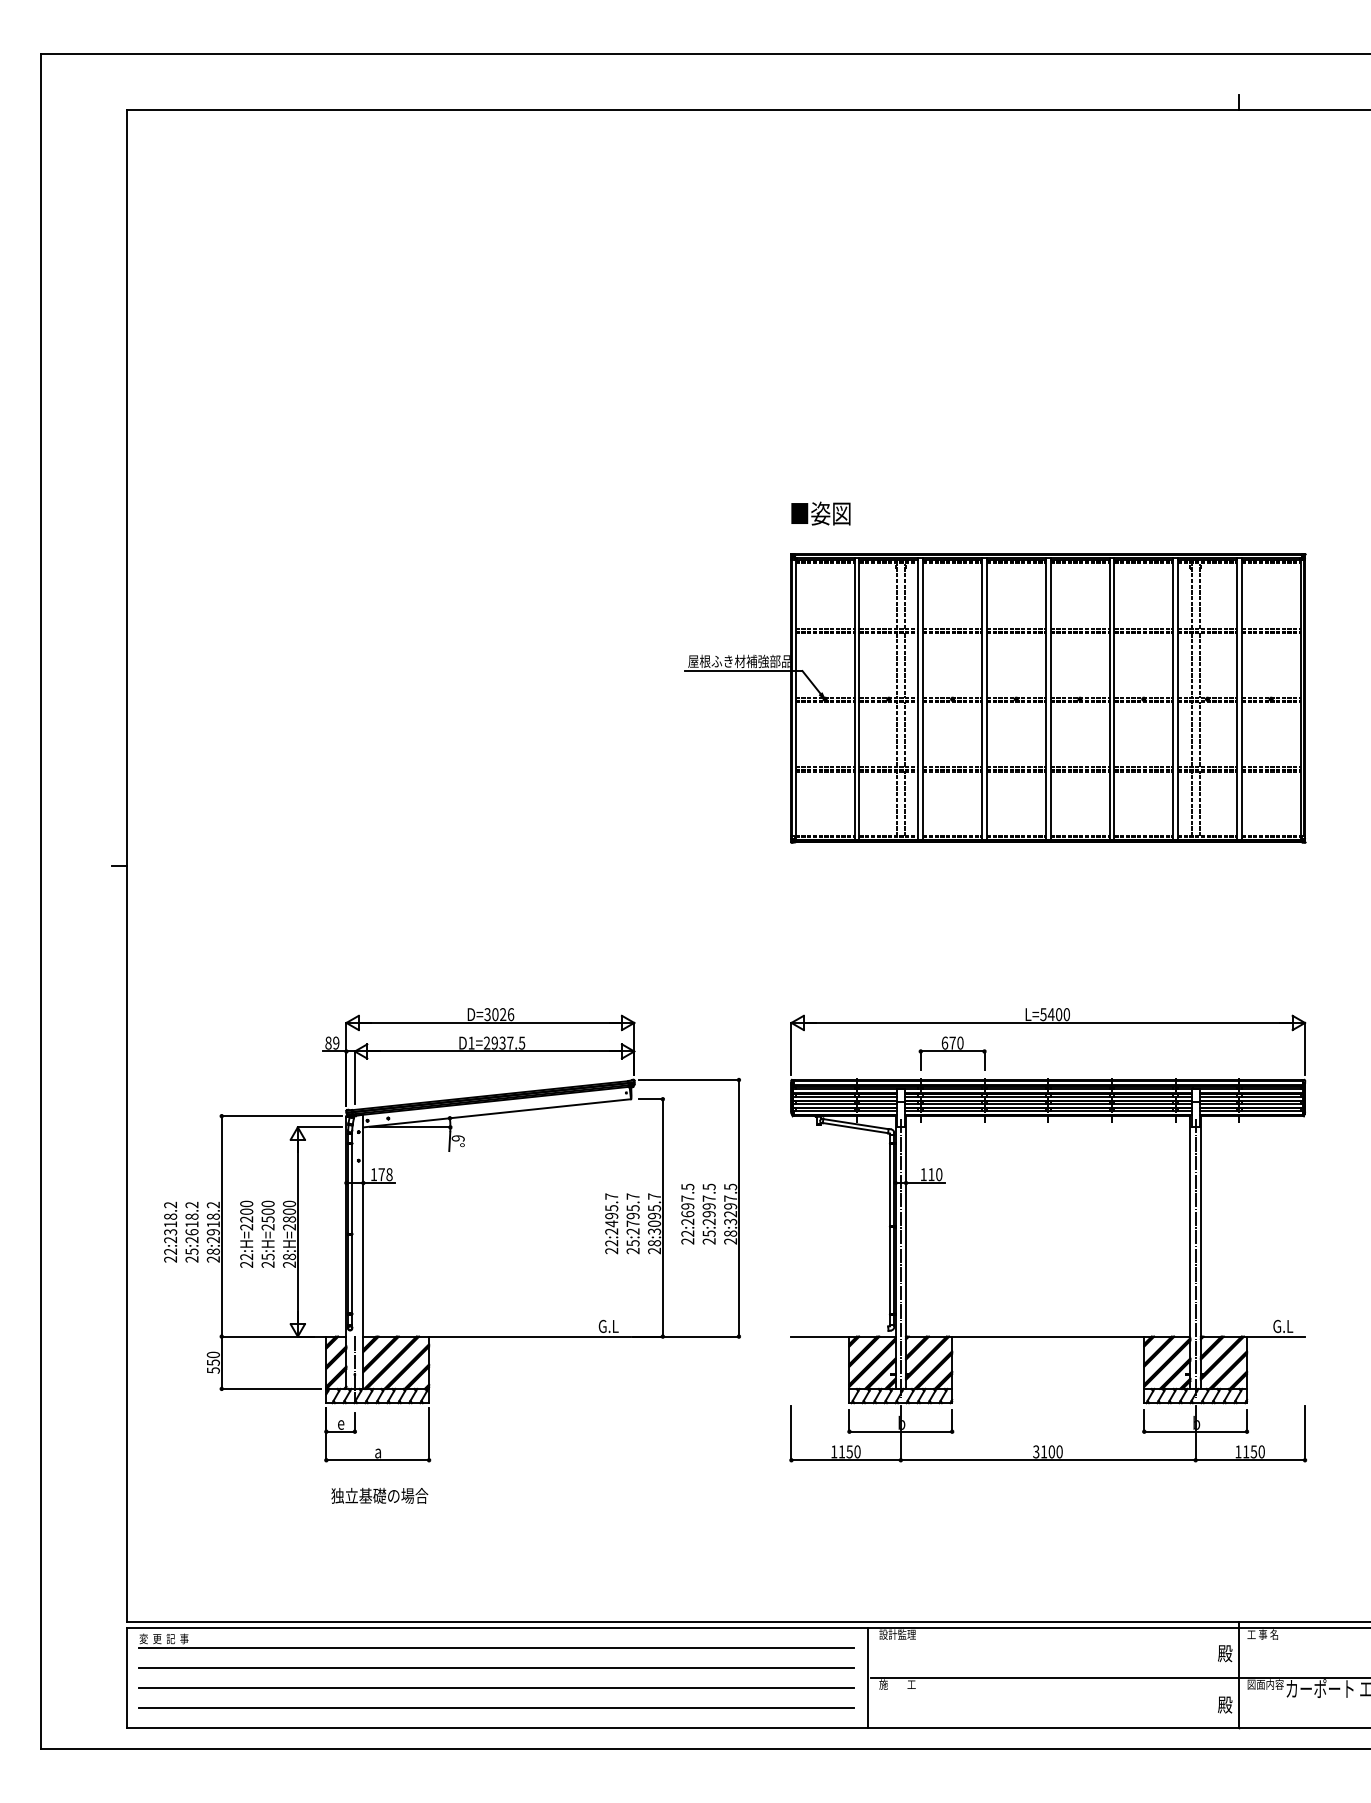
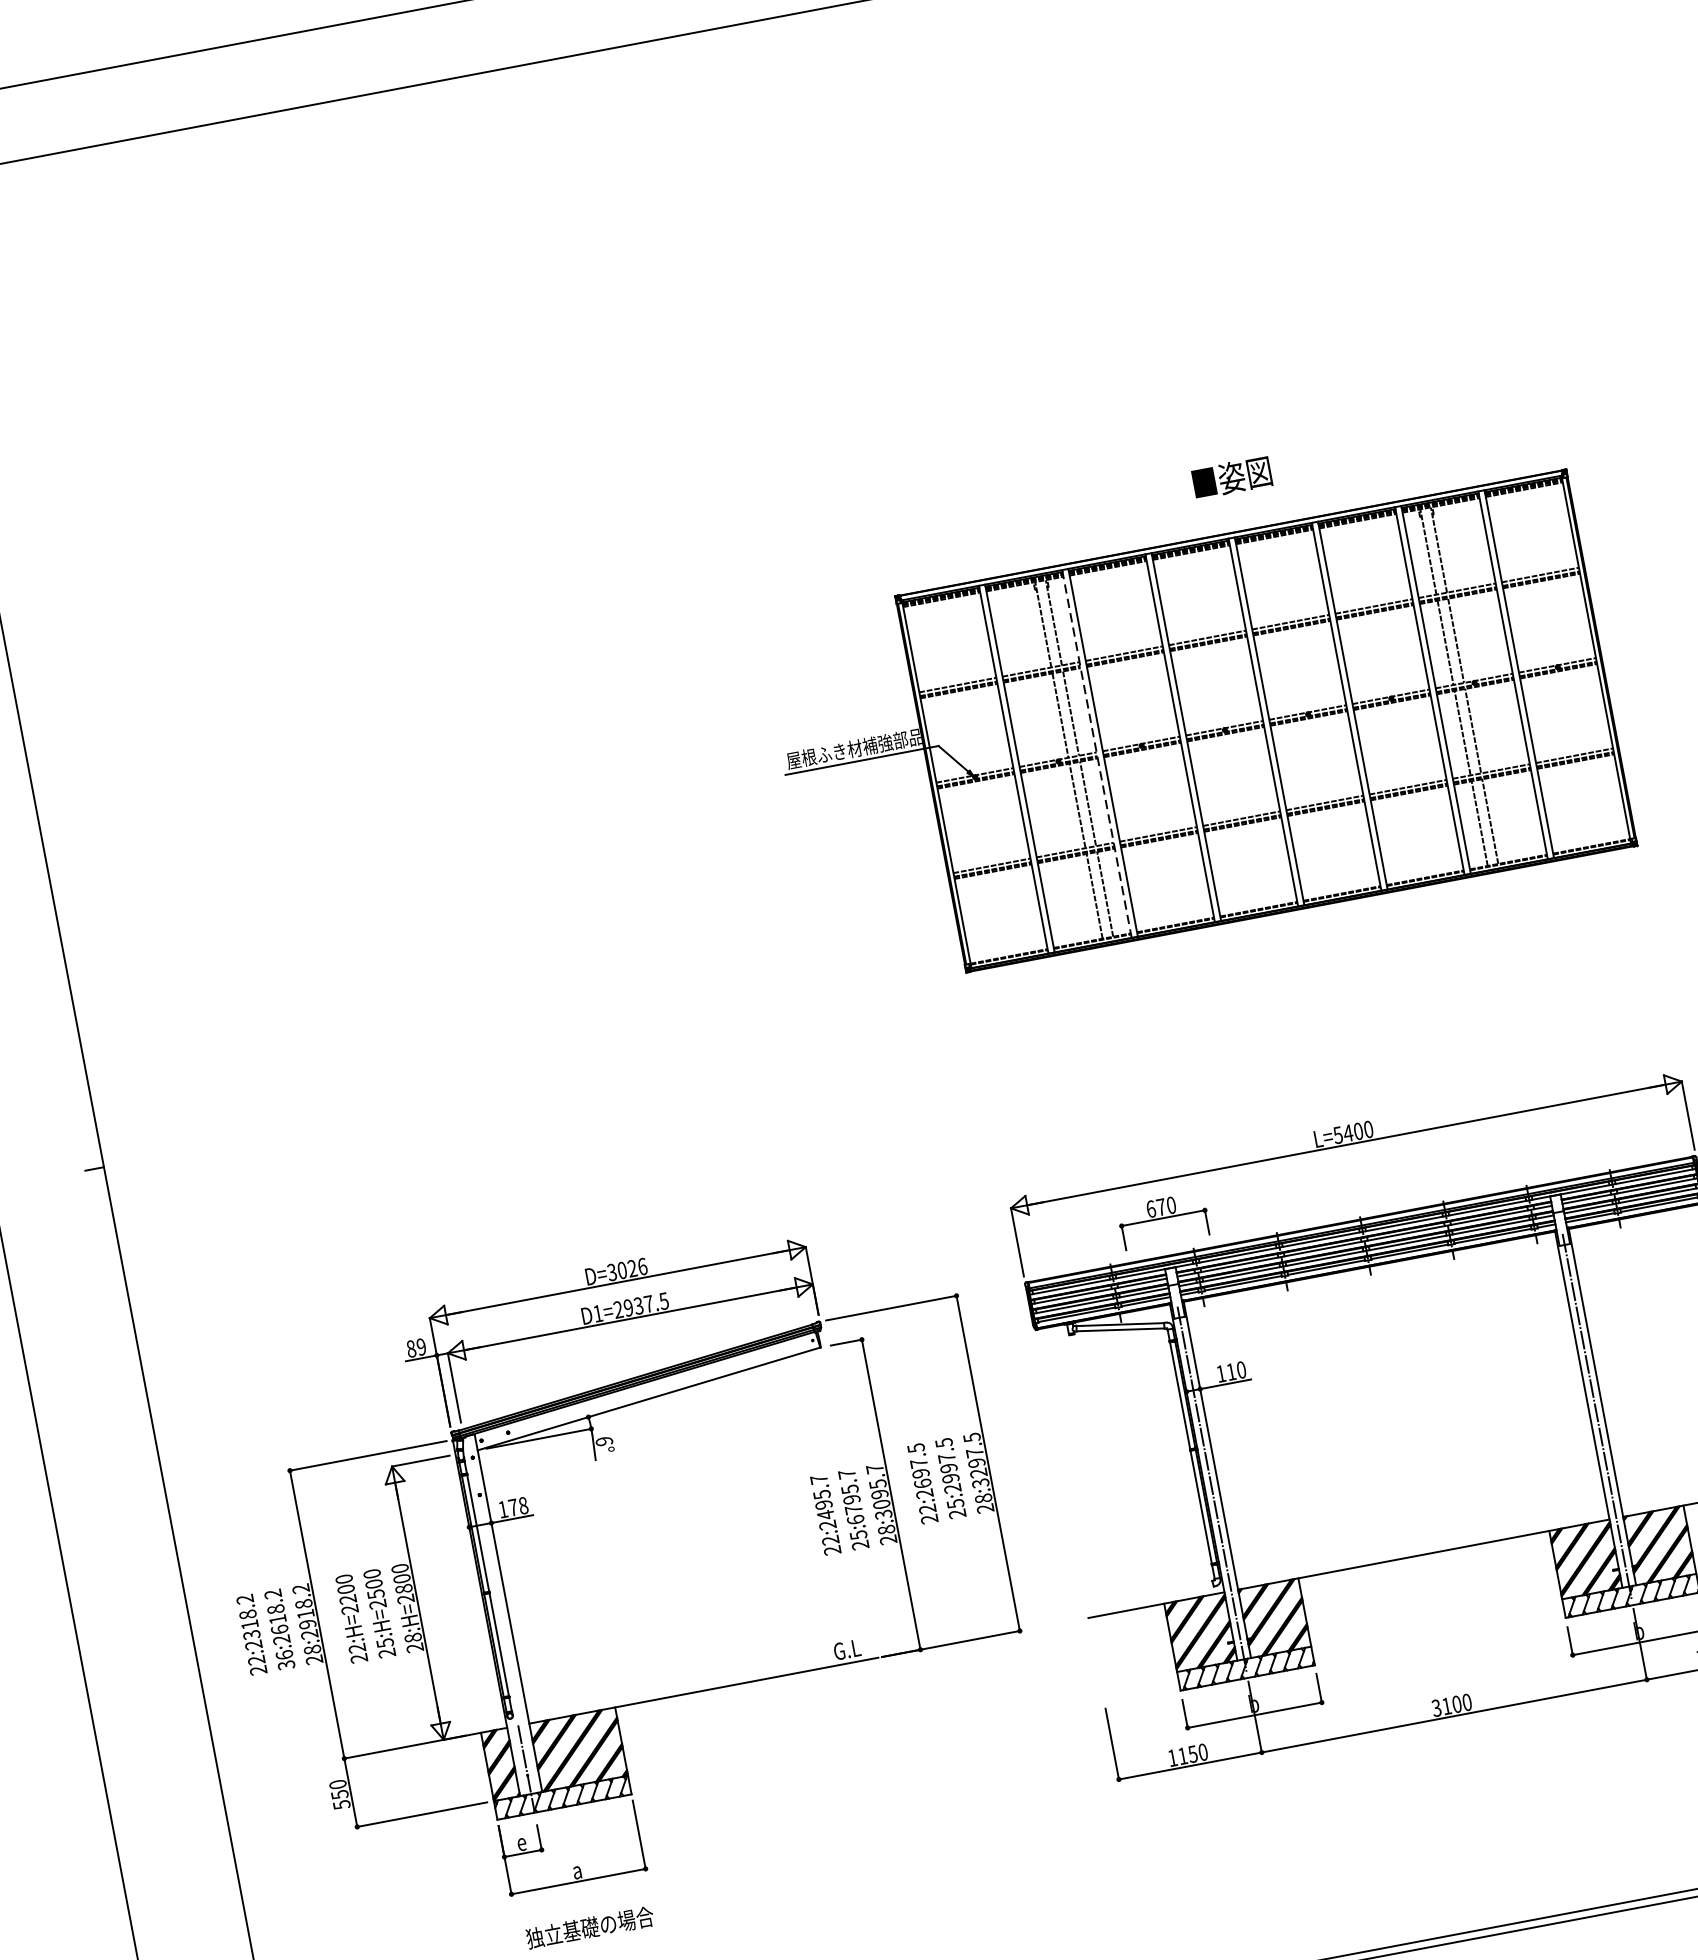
text: (820, 513) -> (1231, 477), moved
line: (918, 699) -> (1097, 754), solid -> dashed
part: (952, 1053) -> (1163, 1220), moved
text: (632, 1231) -> (854, 1519), 25:2795.7 -> 25:6795.7
text: (191, 1255) -> (284, 1660), 25:2618.2 -> 36:2618.2

